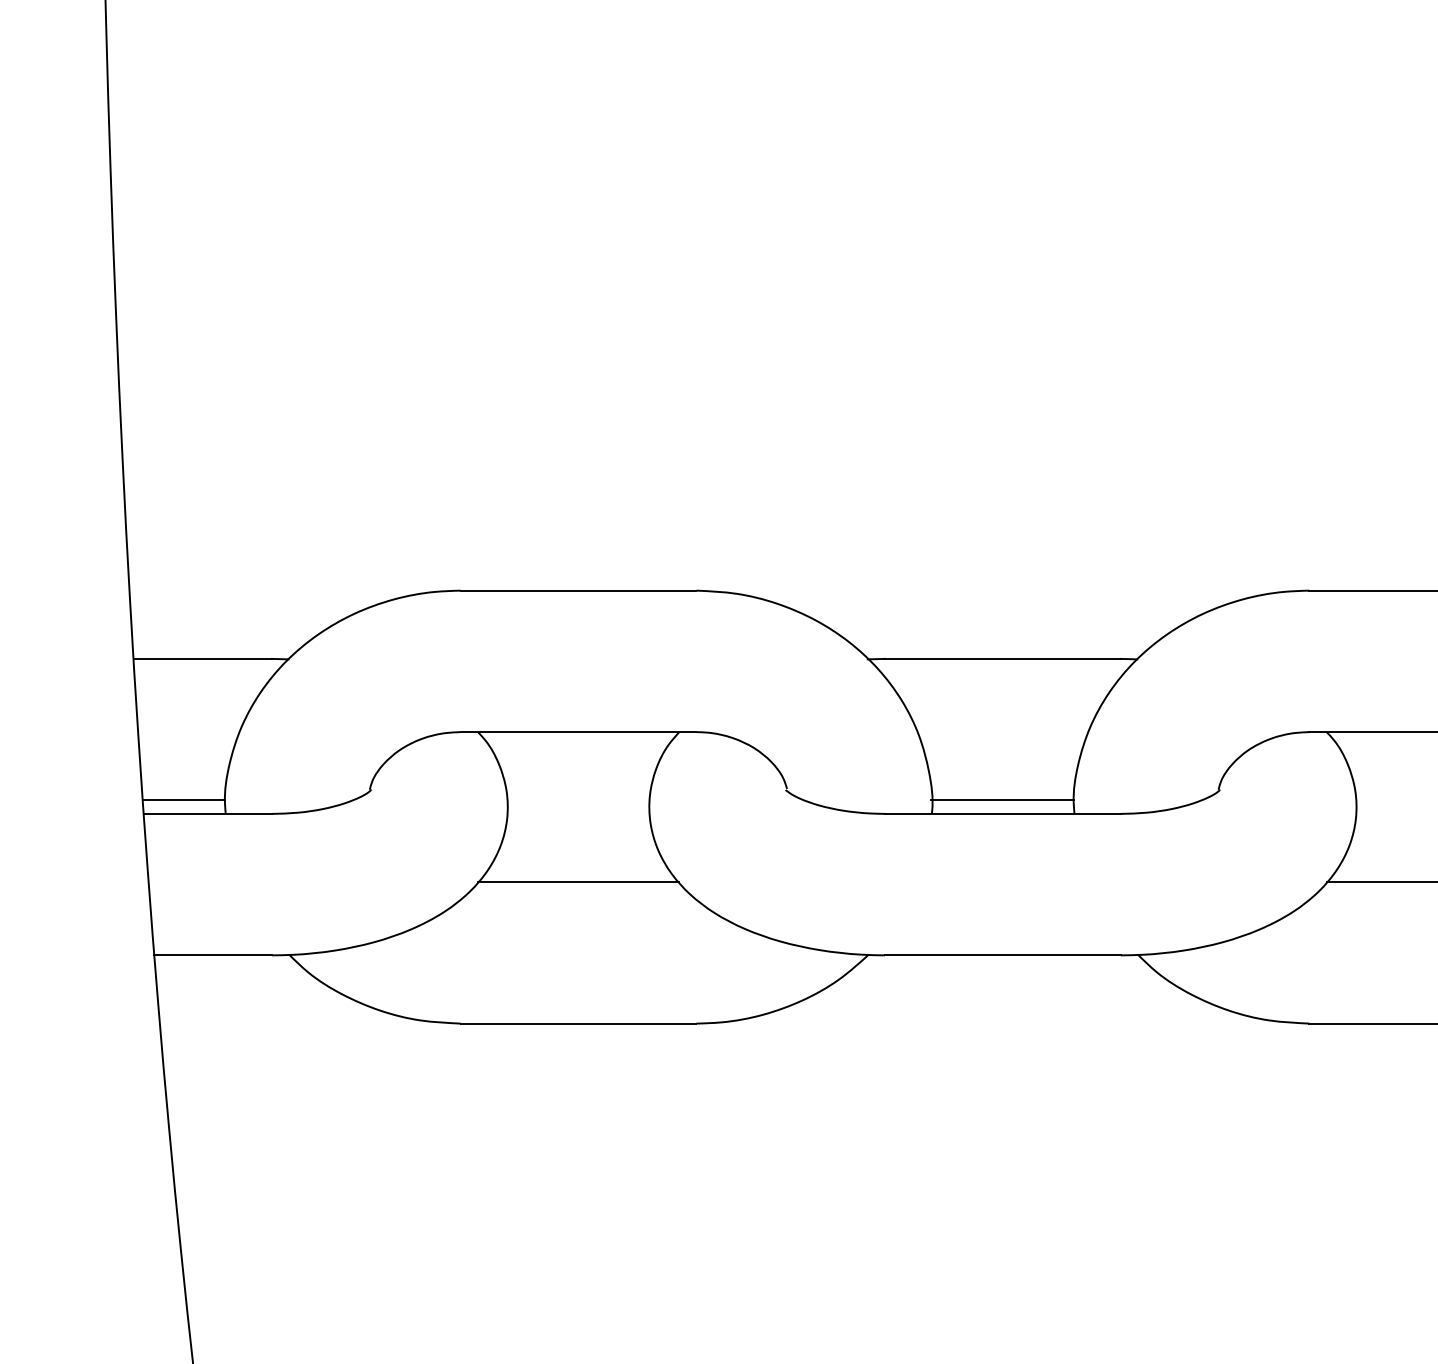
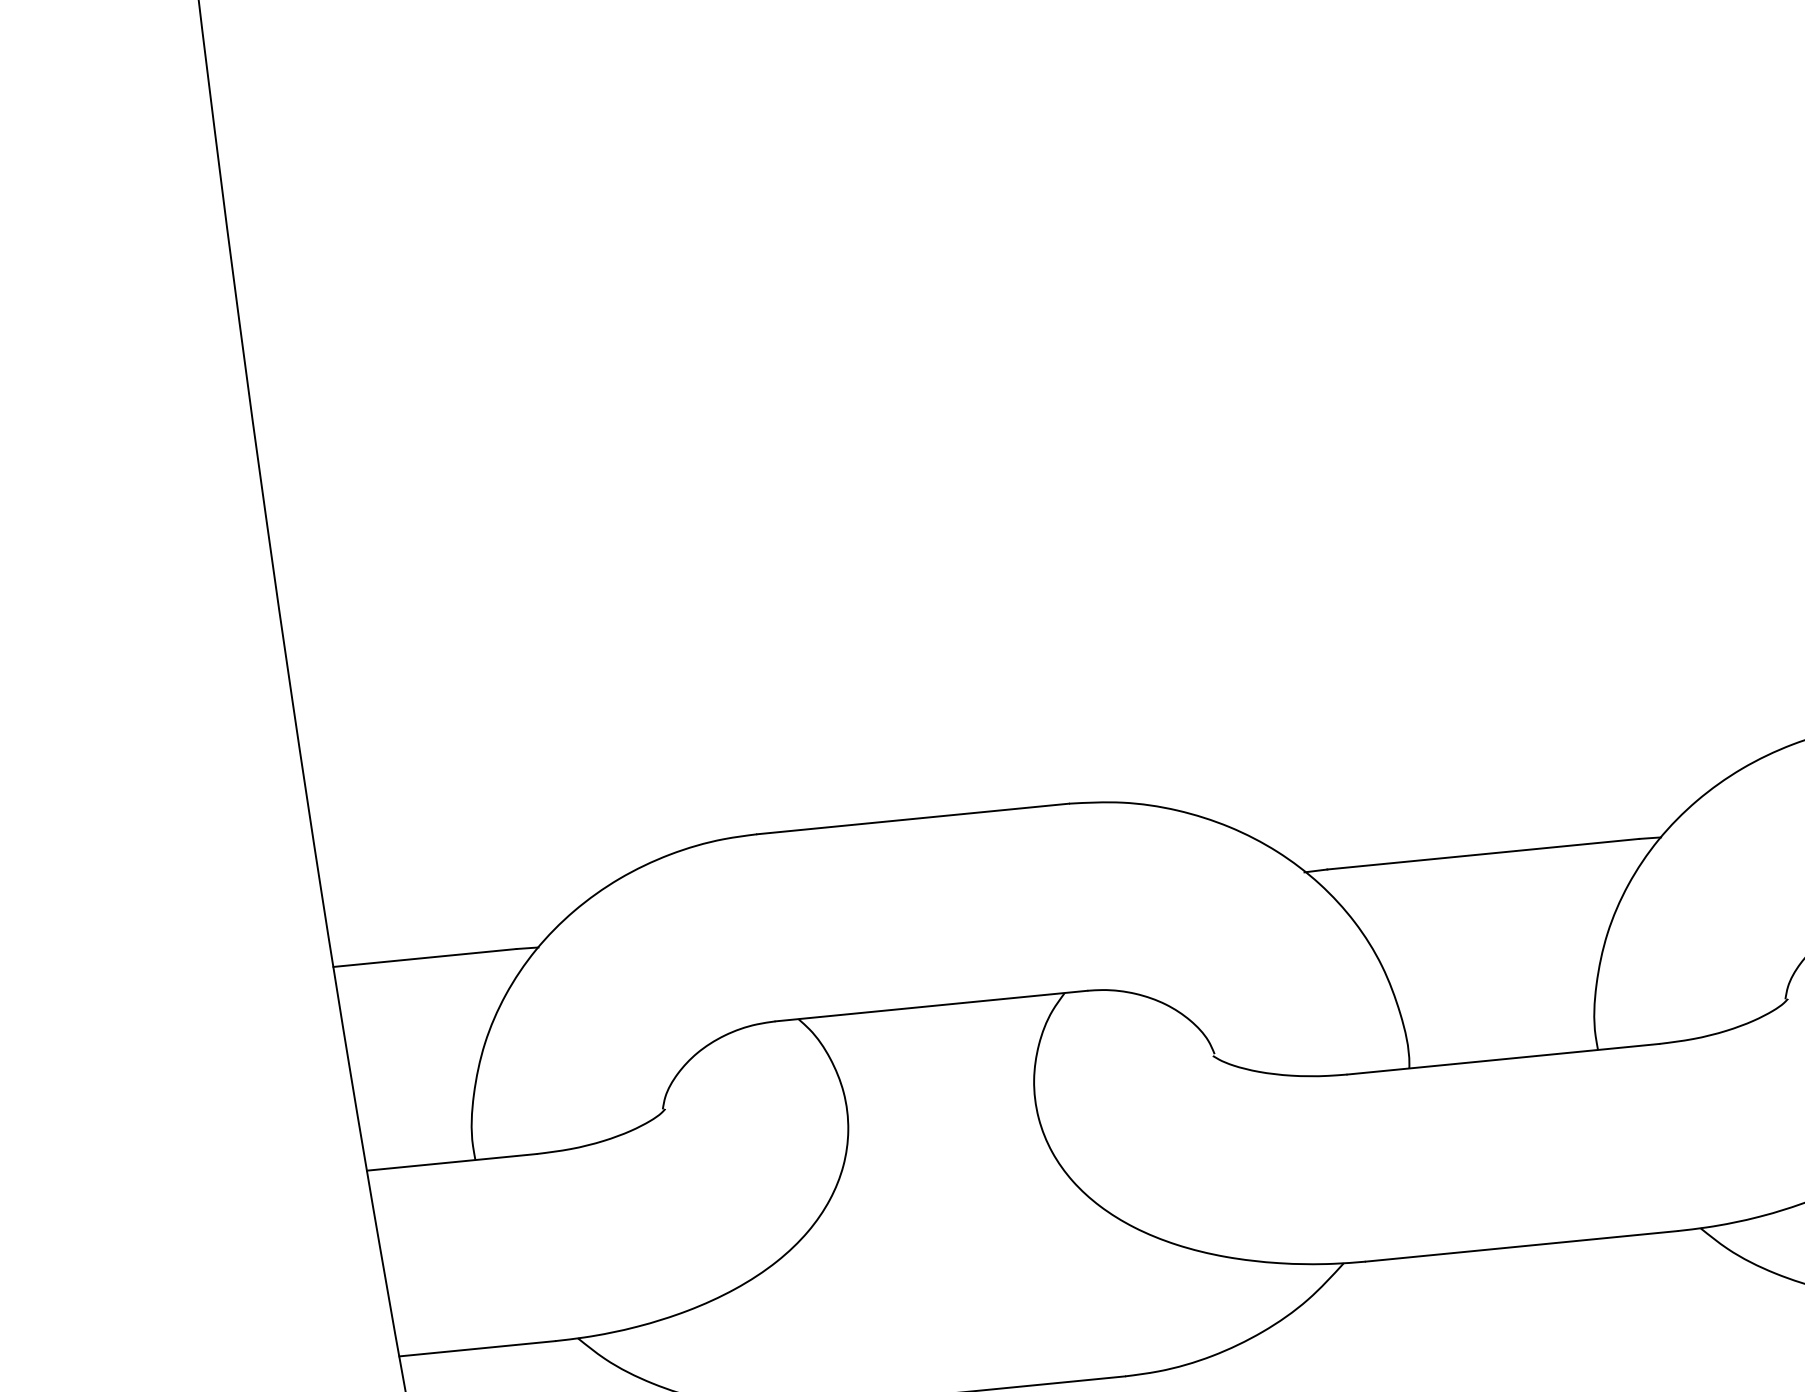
line: (183, 800) -> (417, 1147), removed
line: (1002, 800) -> (1501, 1041), removed
line: (578, 882) -> (950, 1205), removed

